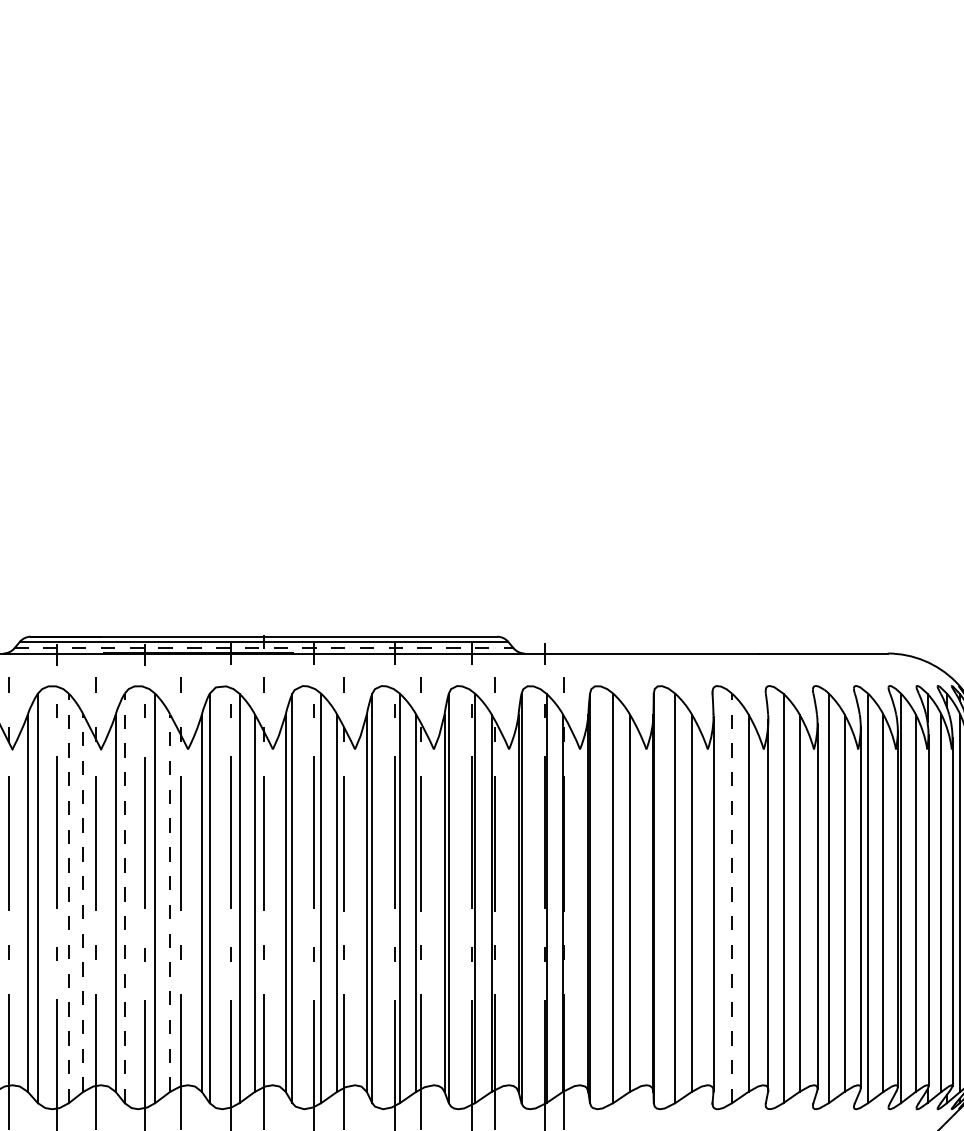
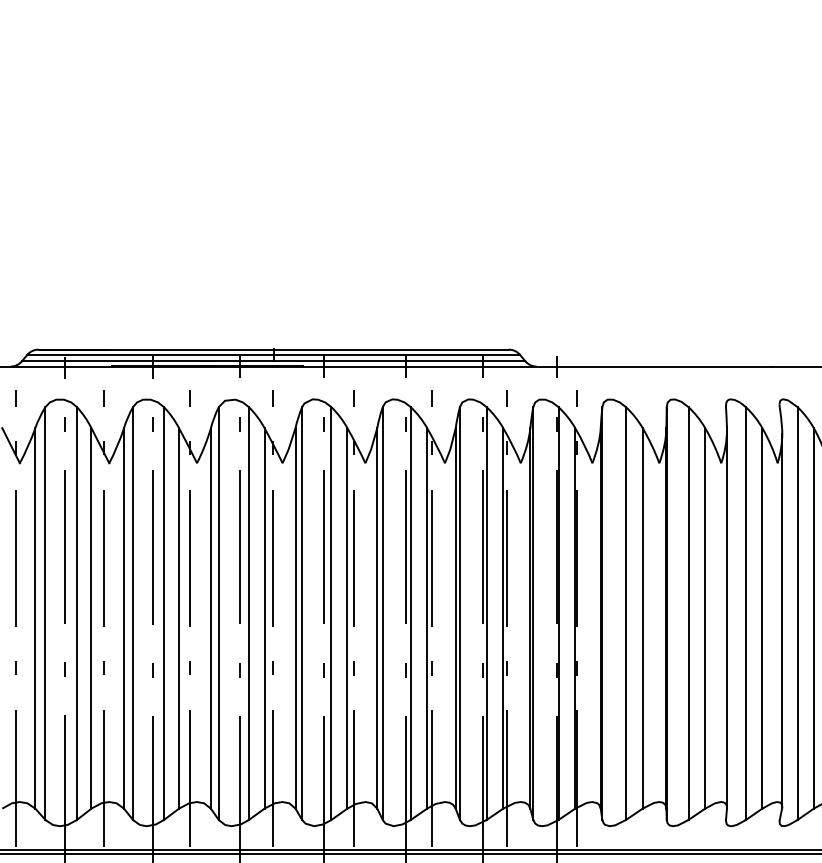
line: (264, 648) -> (274, 361), dashed -> solid
line: (69, 898) -> (77, 613), dashed -> solid
line: (124, 898) -> (132, 613), dashed -> solid
line: (732, 898) -> (746, 613), dashed -> solid
line: (83, 903) -> (91, 618), dashed -> solid
line: (170, 903) -> (179, 618), dashed -> solid

